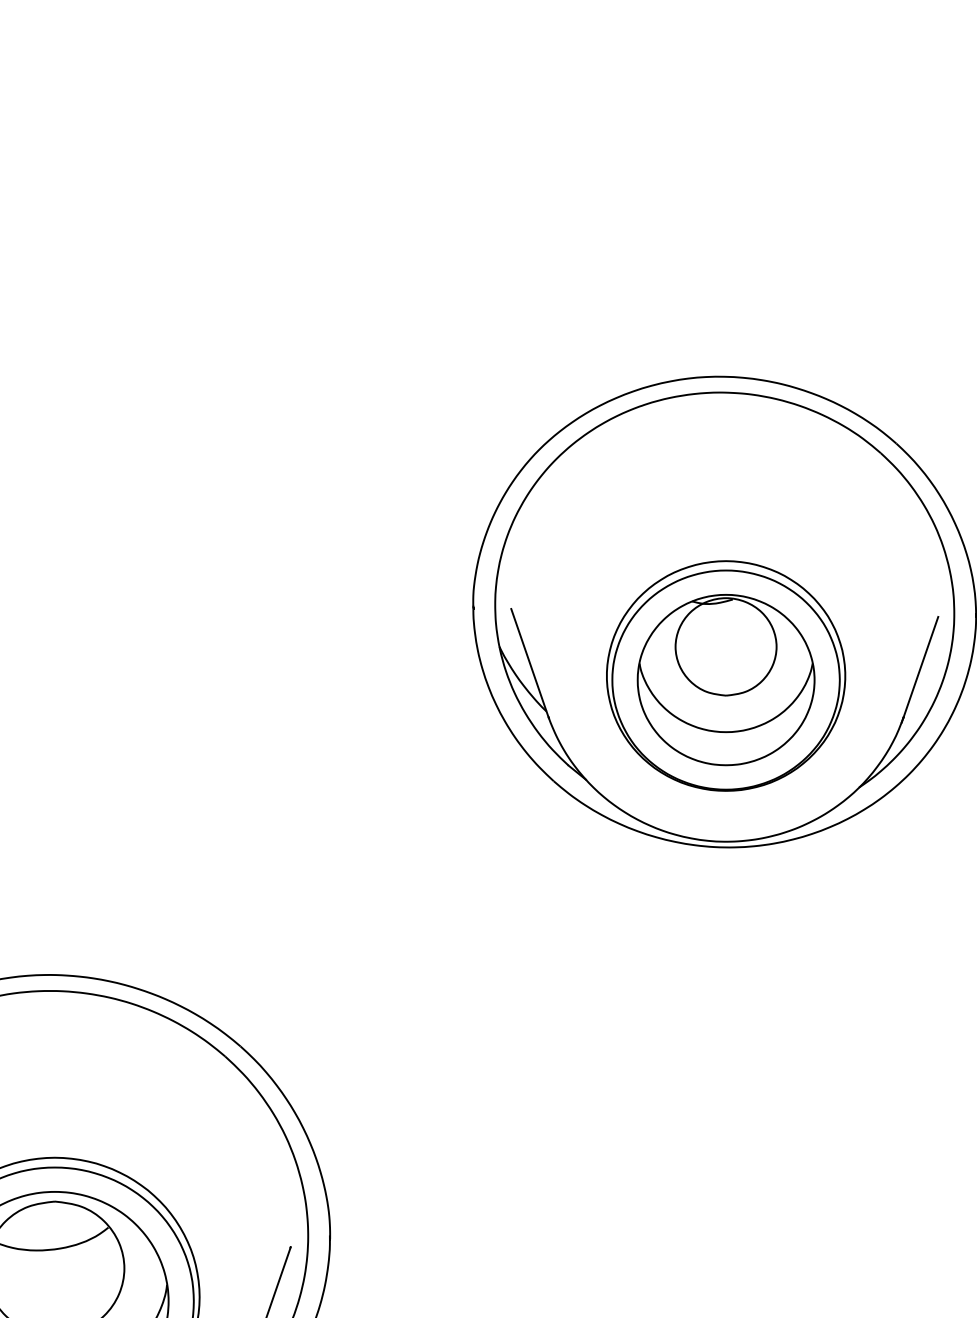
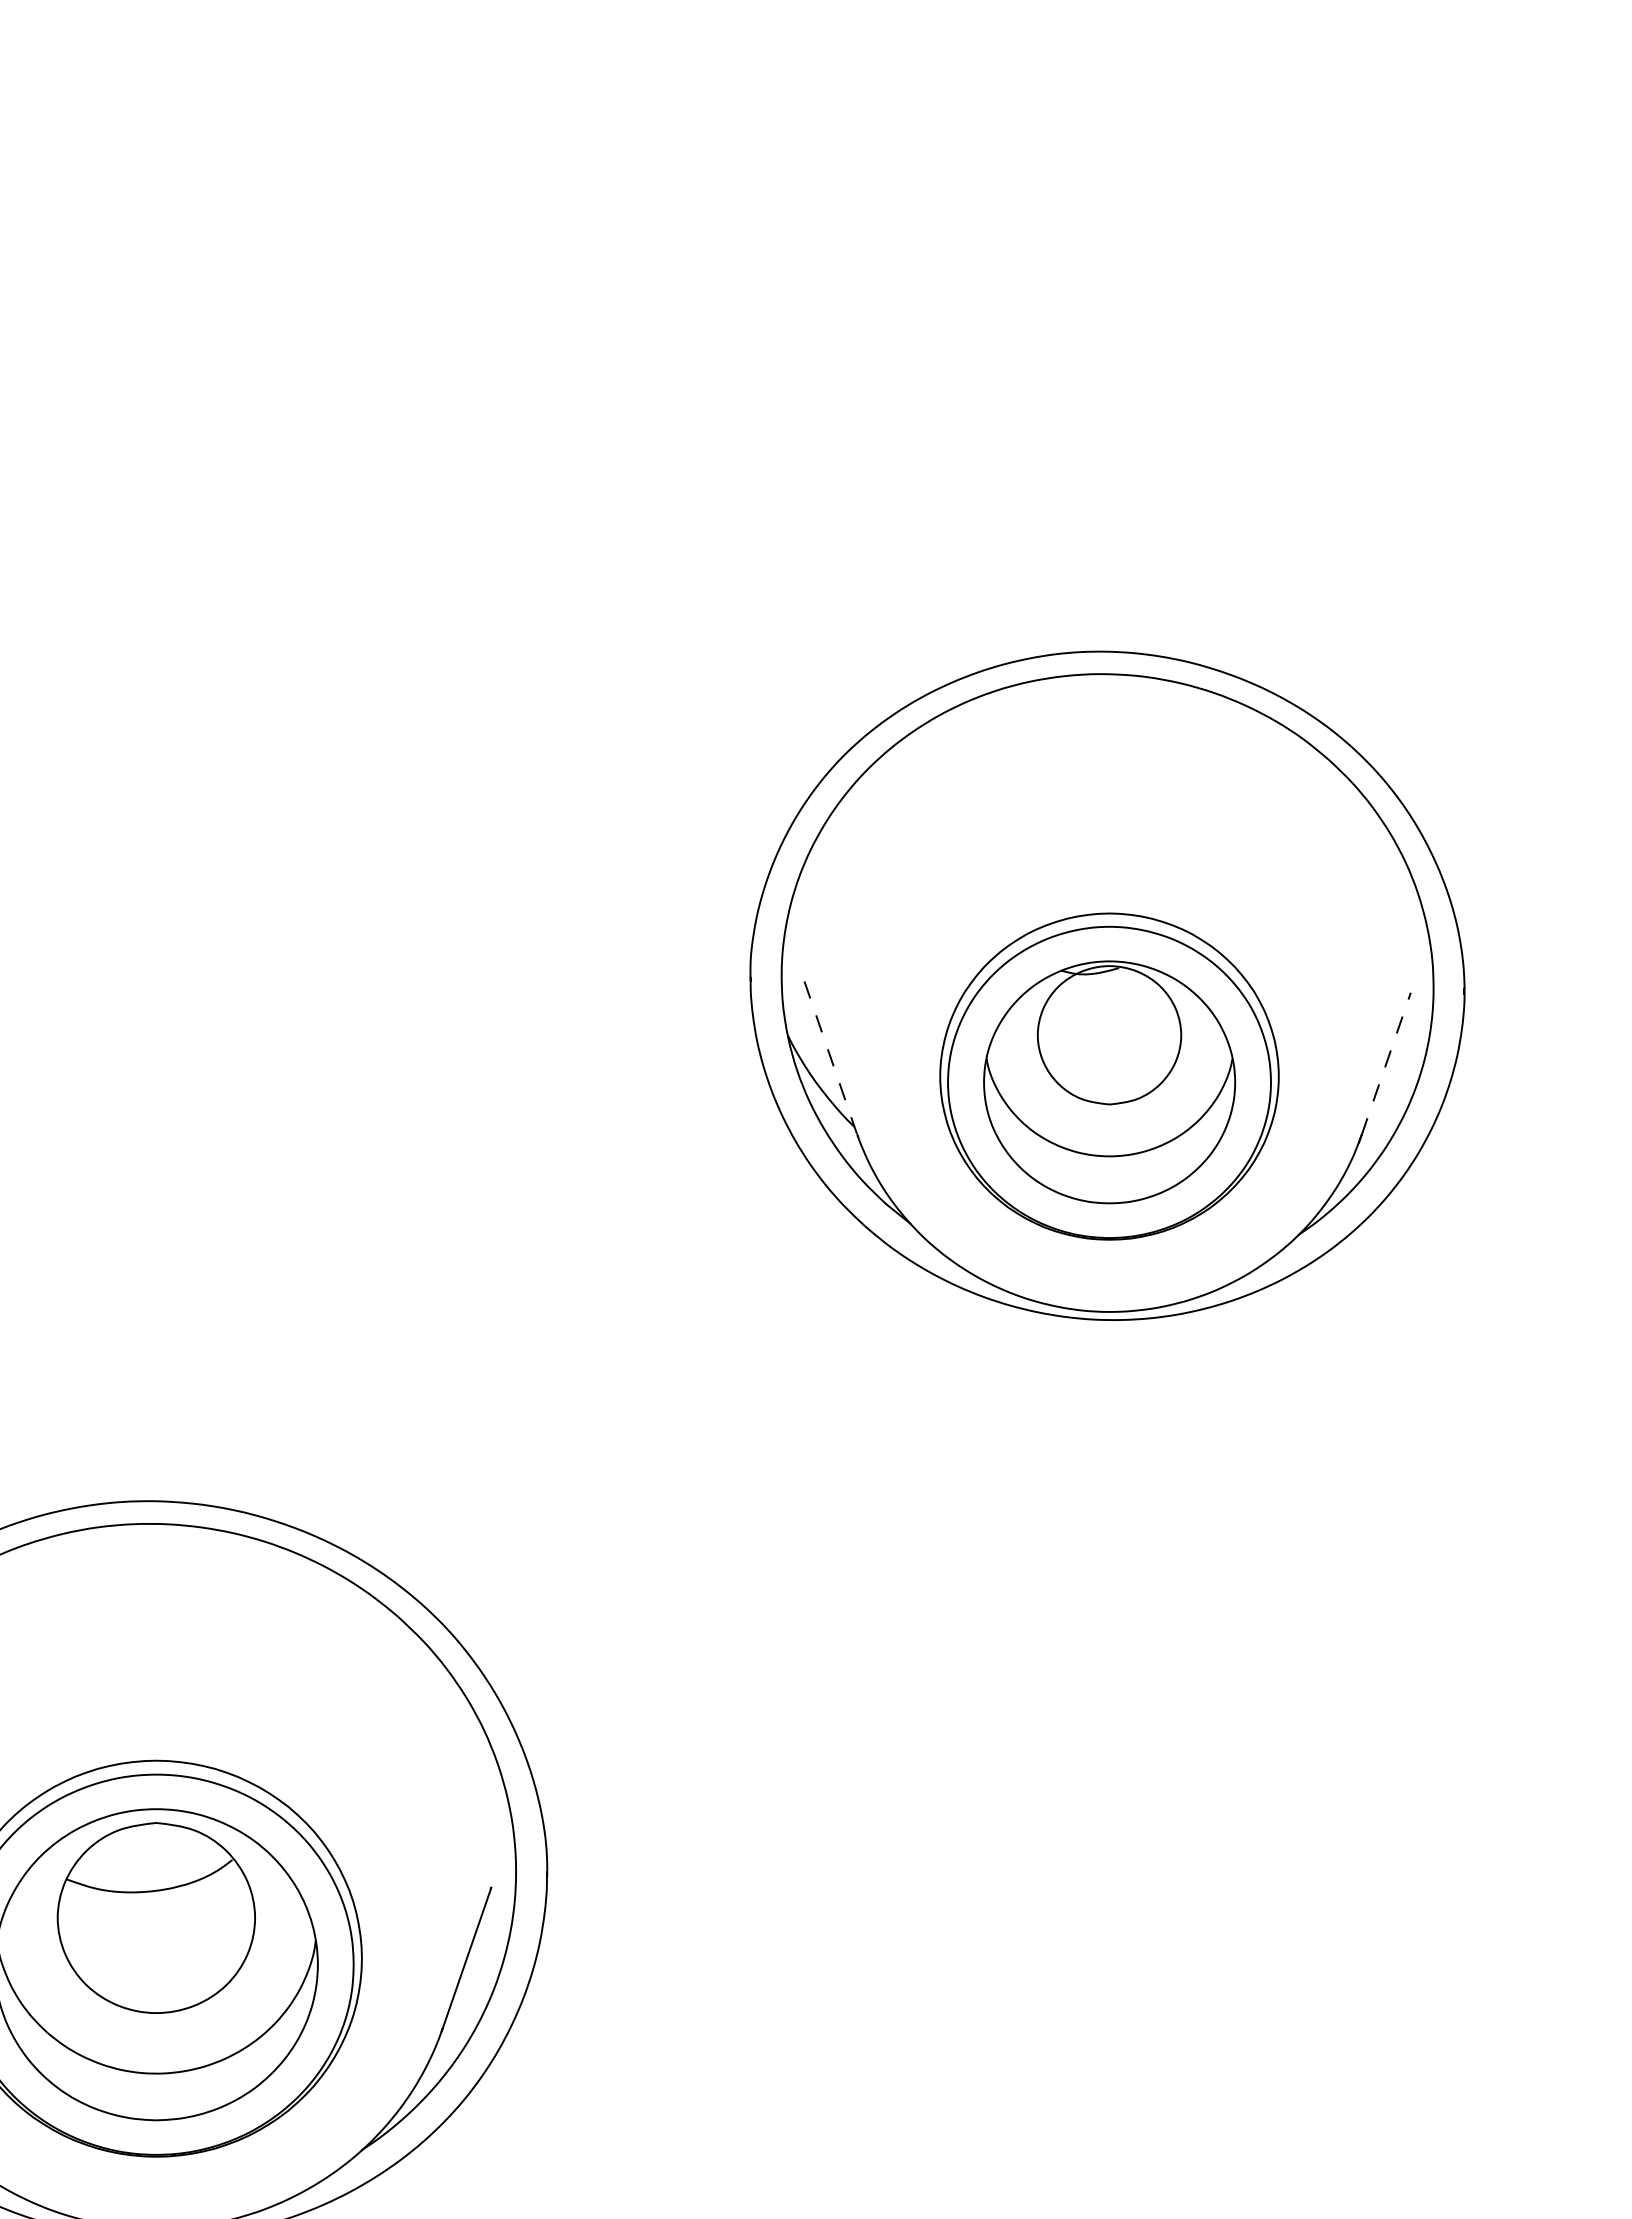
line: (530, 663) -> (831, 1058), solid -> dashed
line: (921, 666) -> (1386, 1063), solid -> dashed

